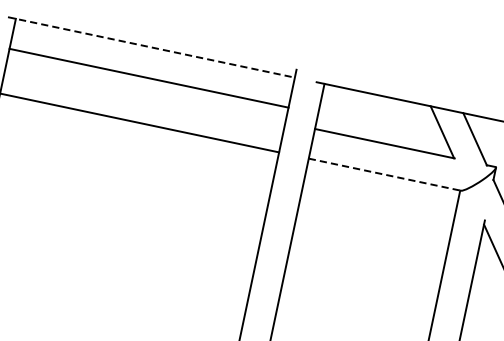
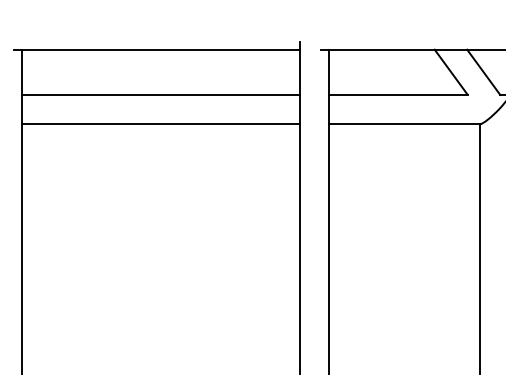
line: (151, 47) -> (157, 49), dashed -> solid
line: (148, 78) -> (160, 94), moved
line: (384, 175) -> (404, 124), dashed -> solid

